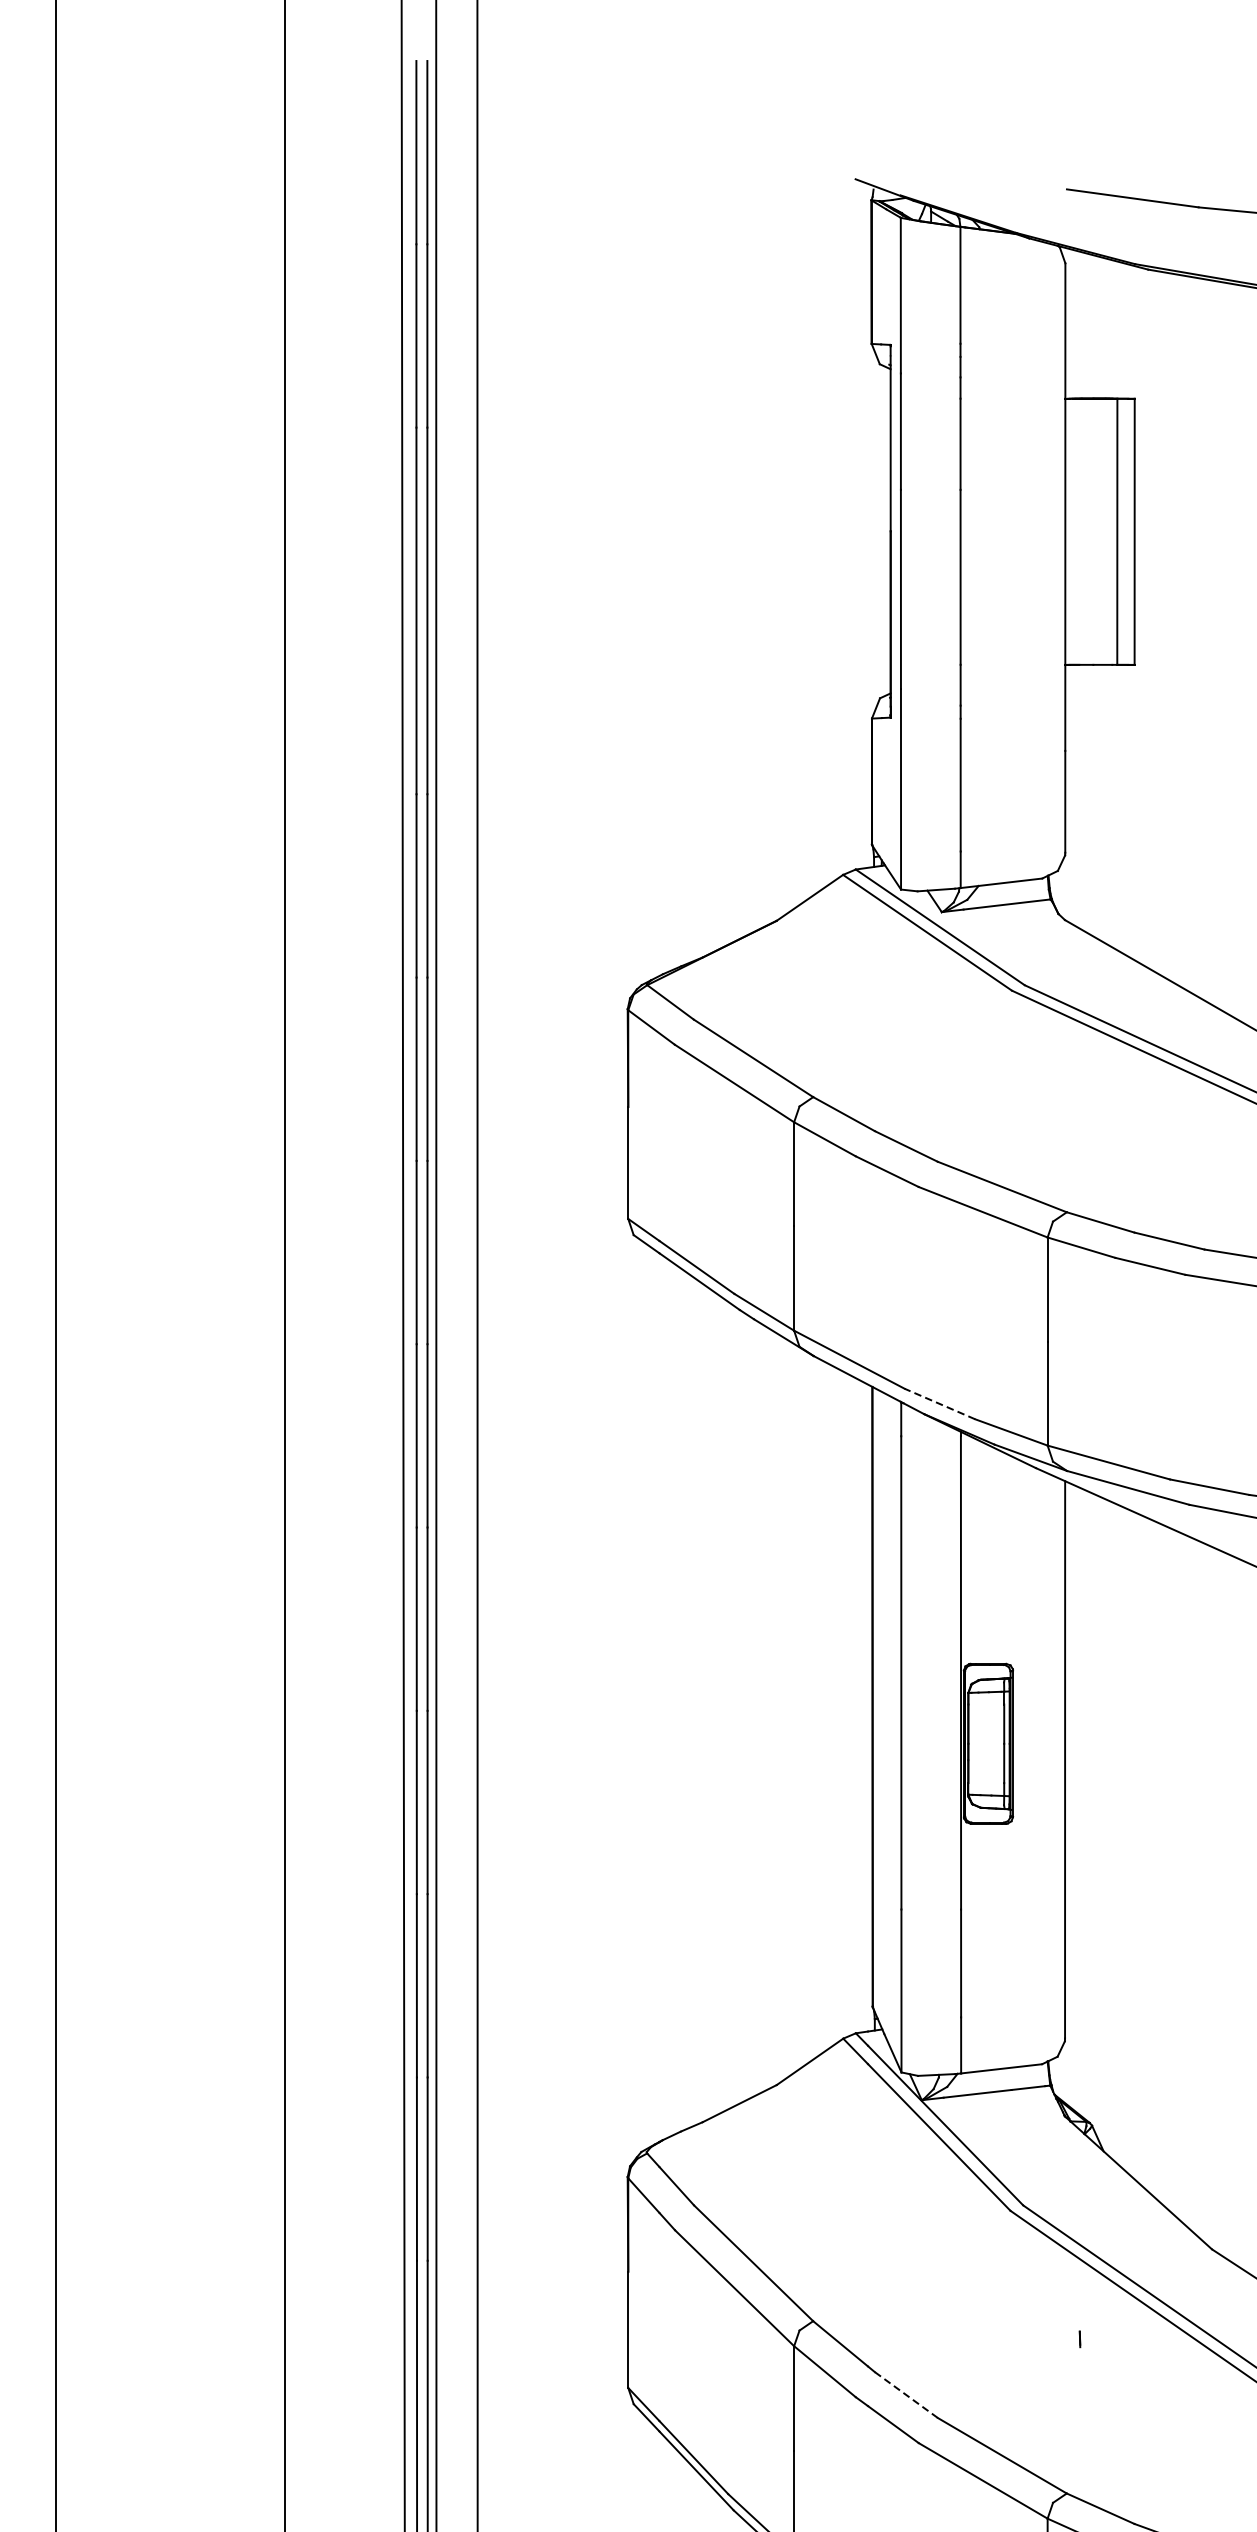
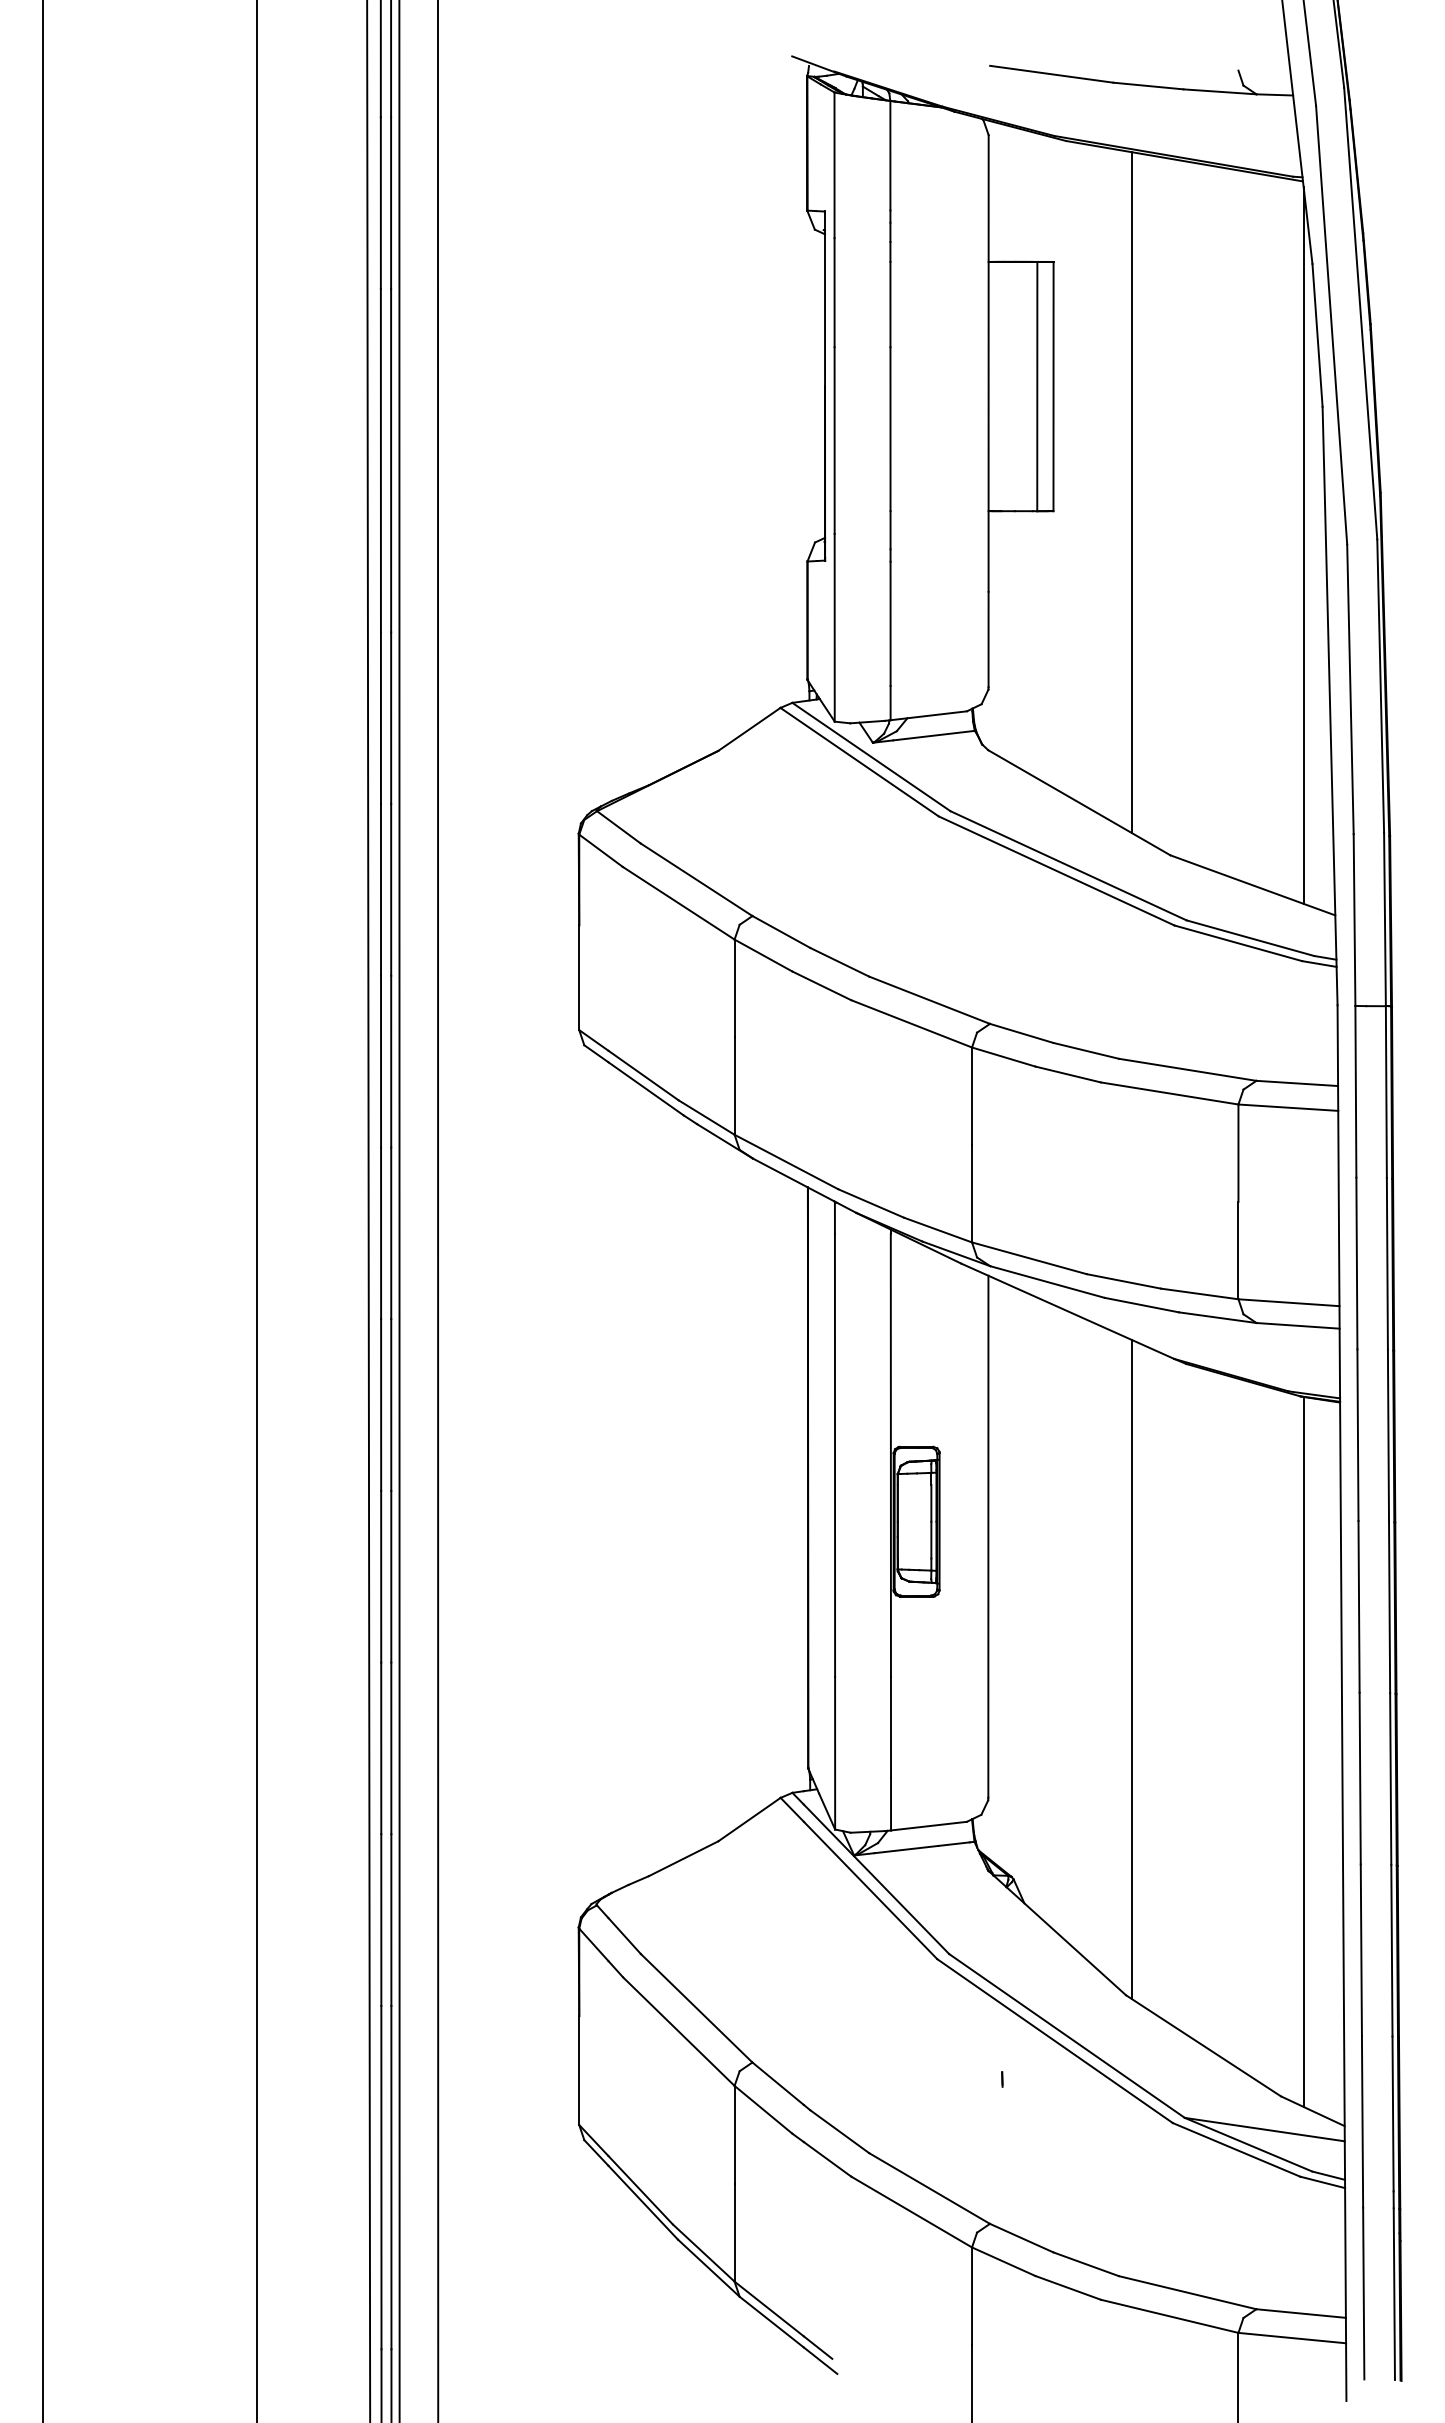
line: (1217, 644) -> (1131, 492), added
line: (940, 1404) -> (871, 1203), dashed -> solid
line: (1217, 1901) -> (1131, 1669), added
line: (907, 2395) -> (840, 2132), dashed -> solid

